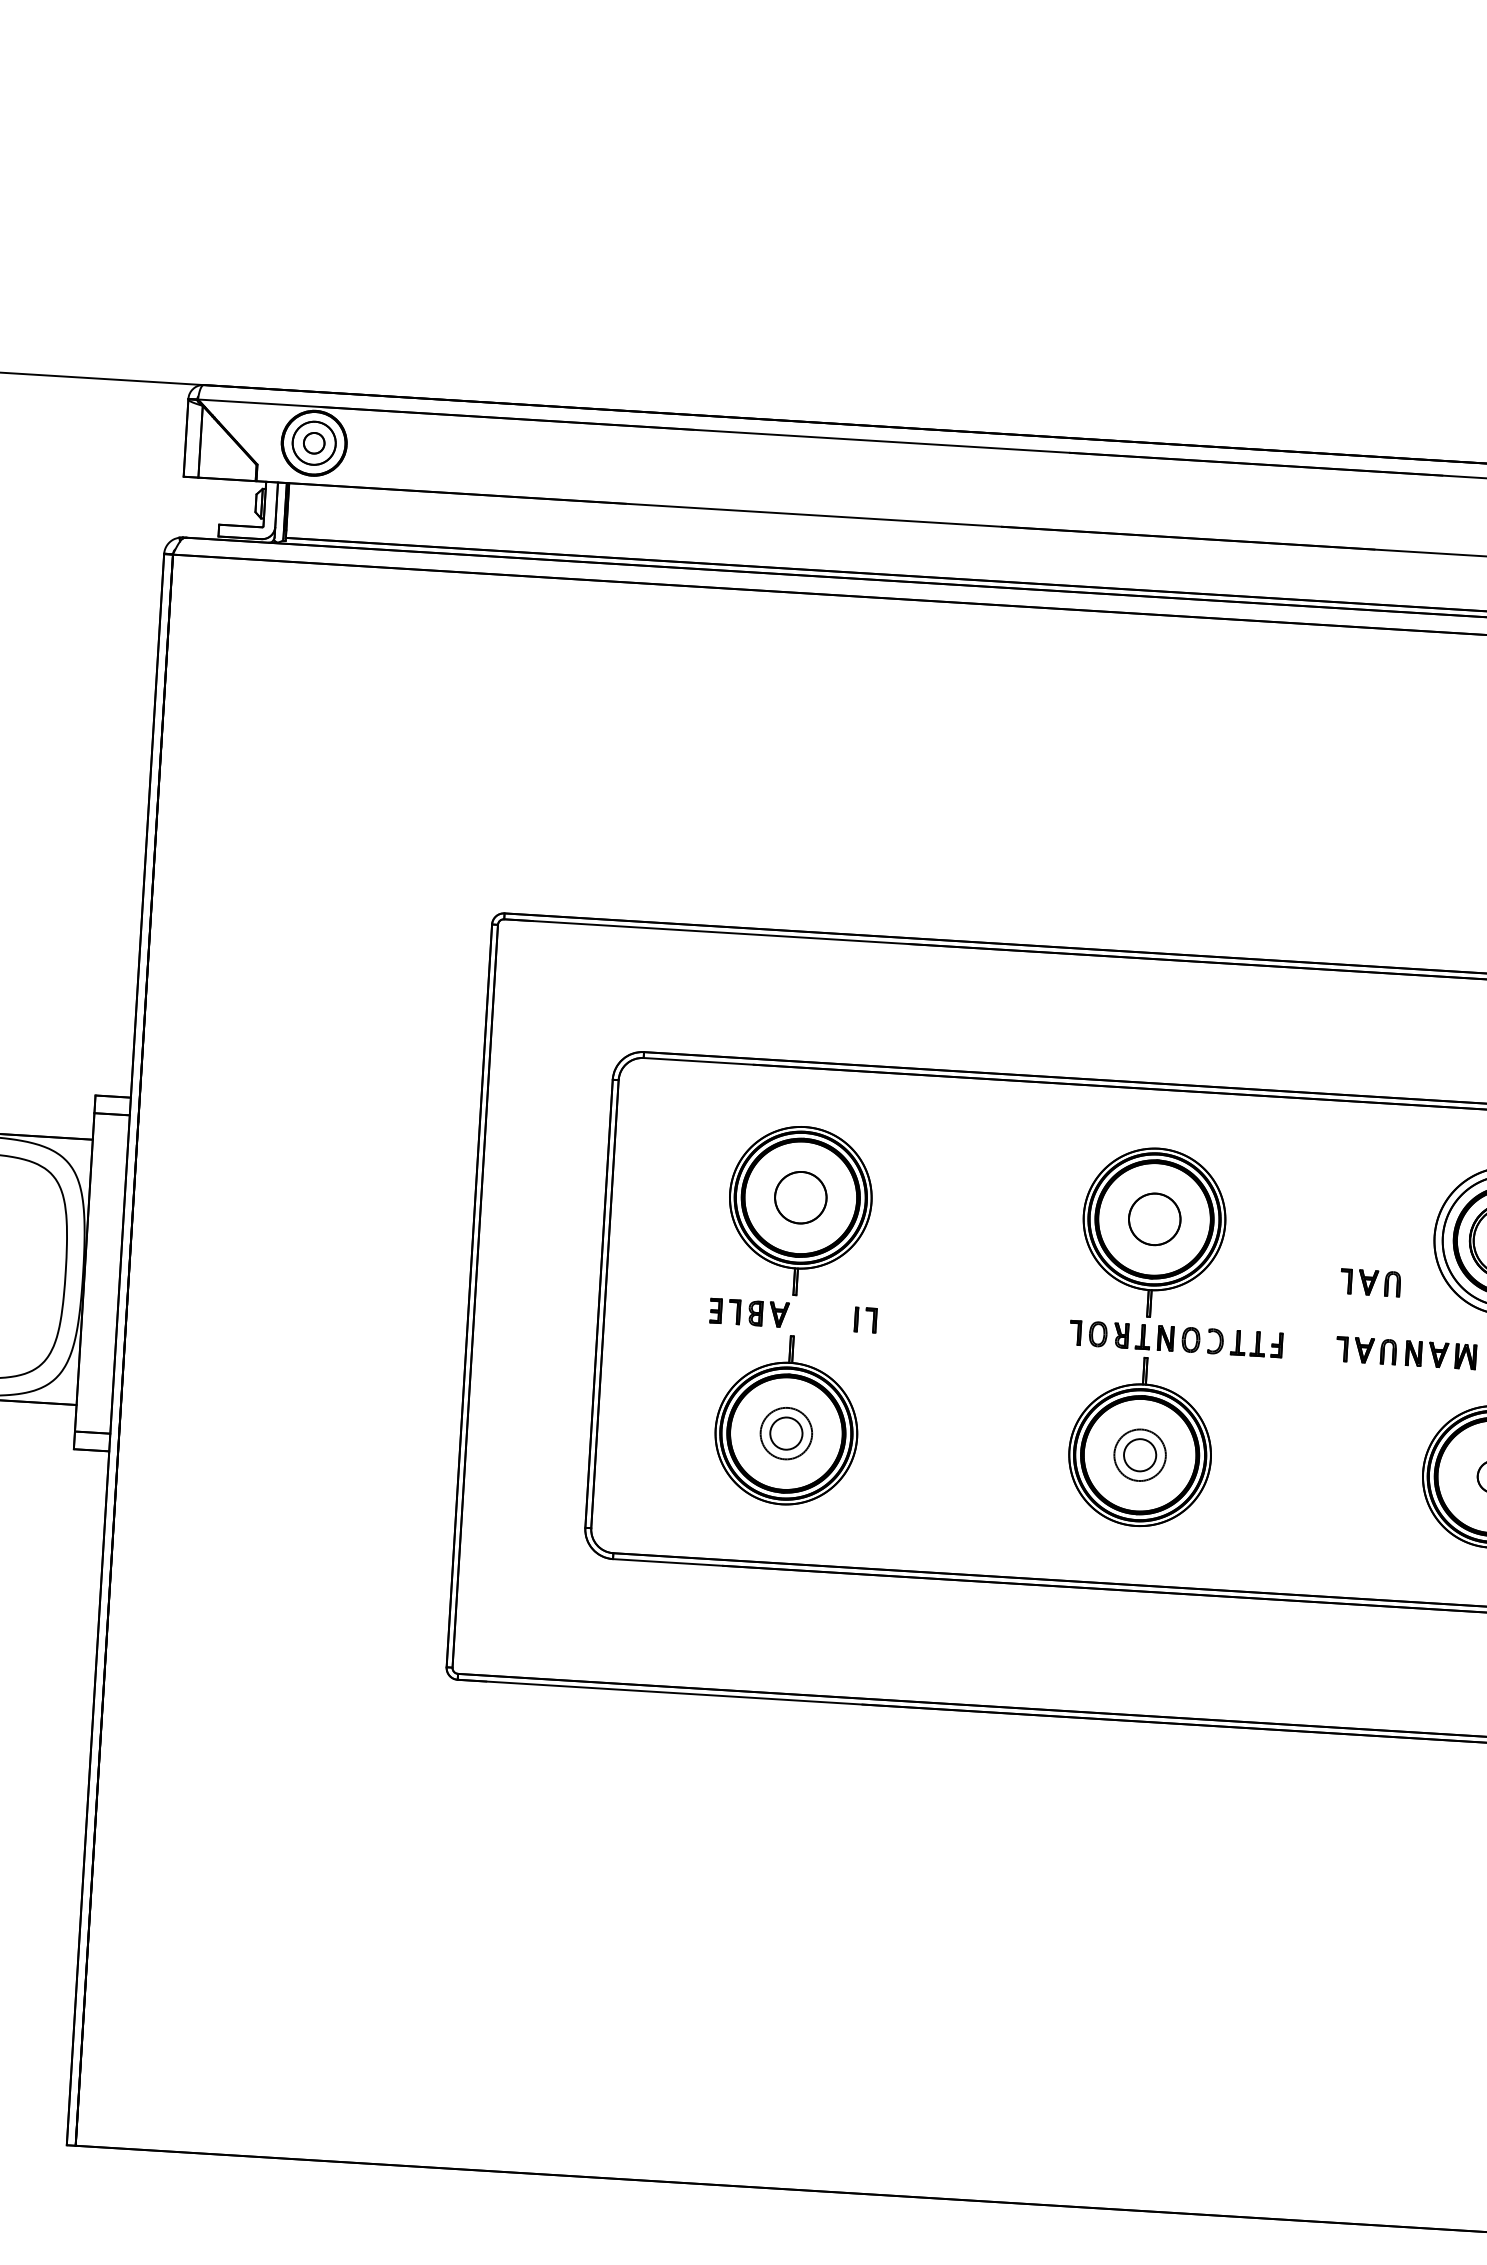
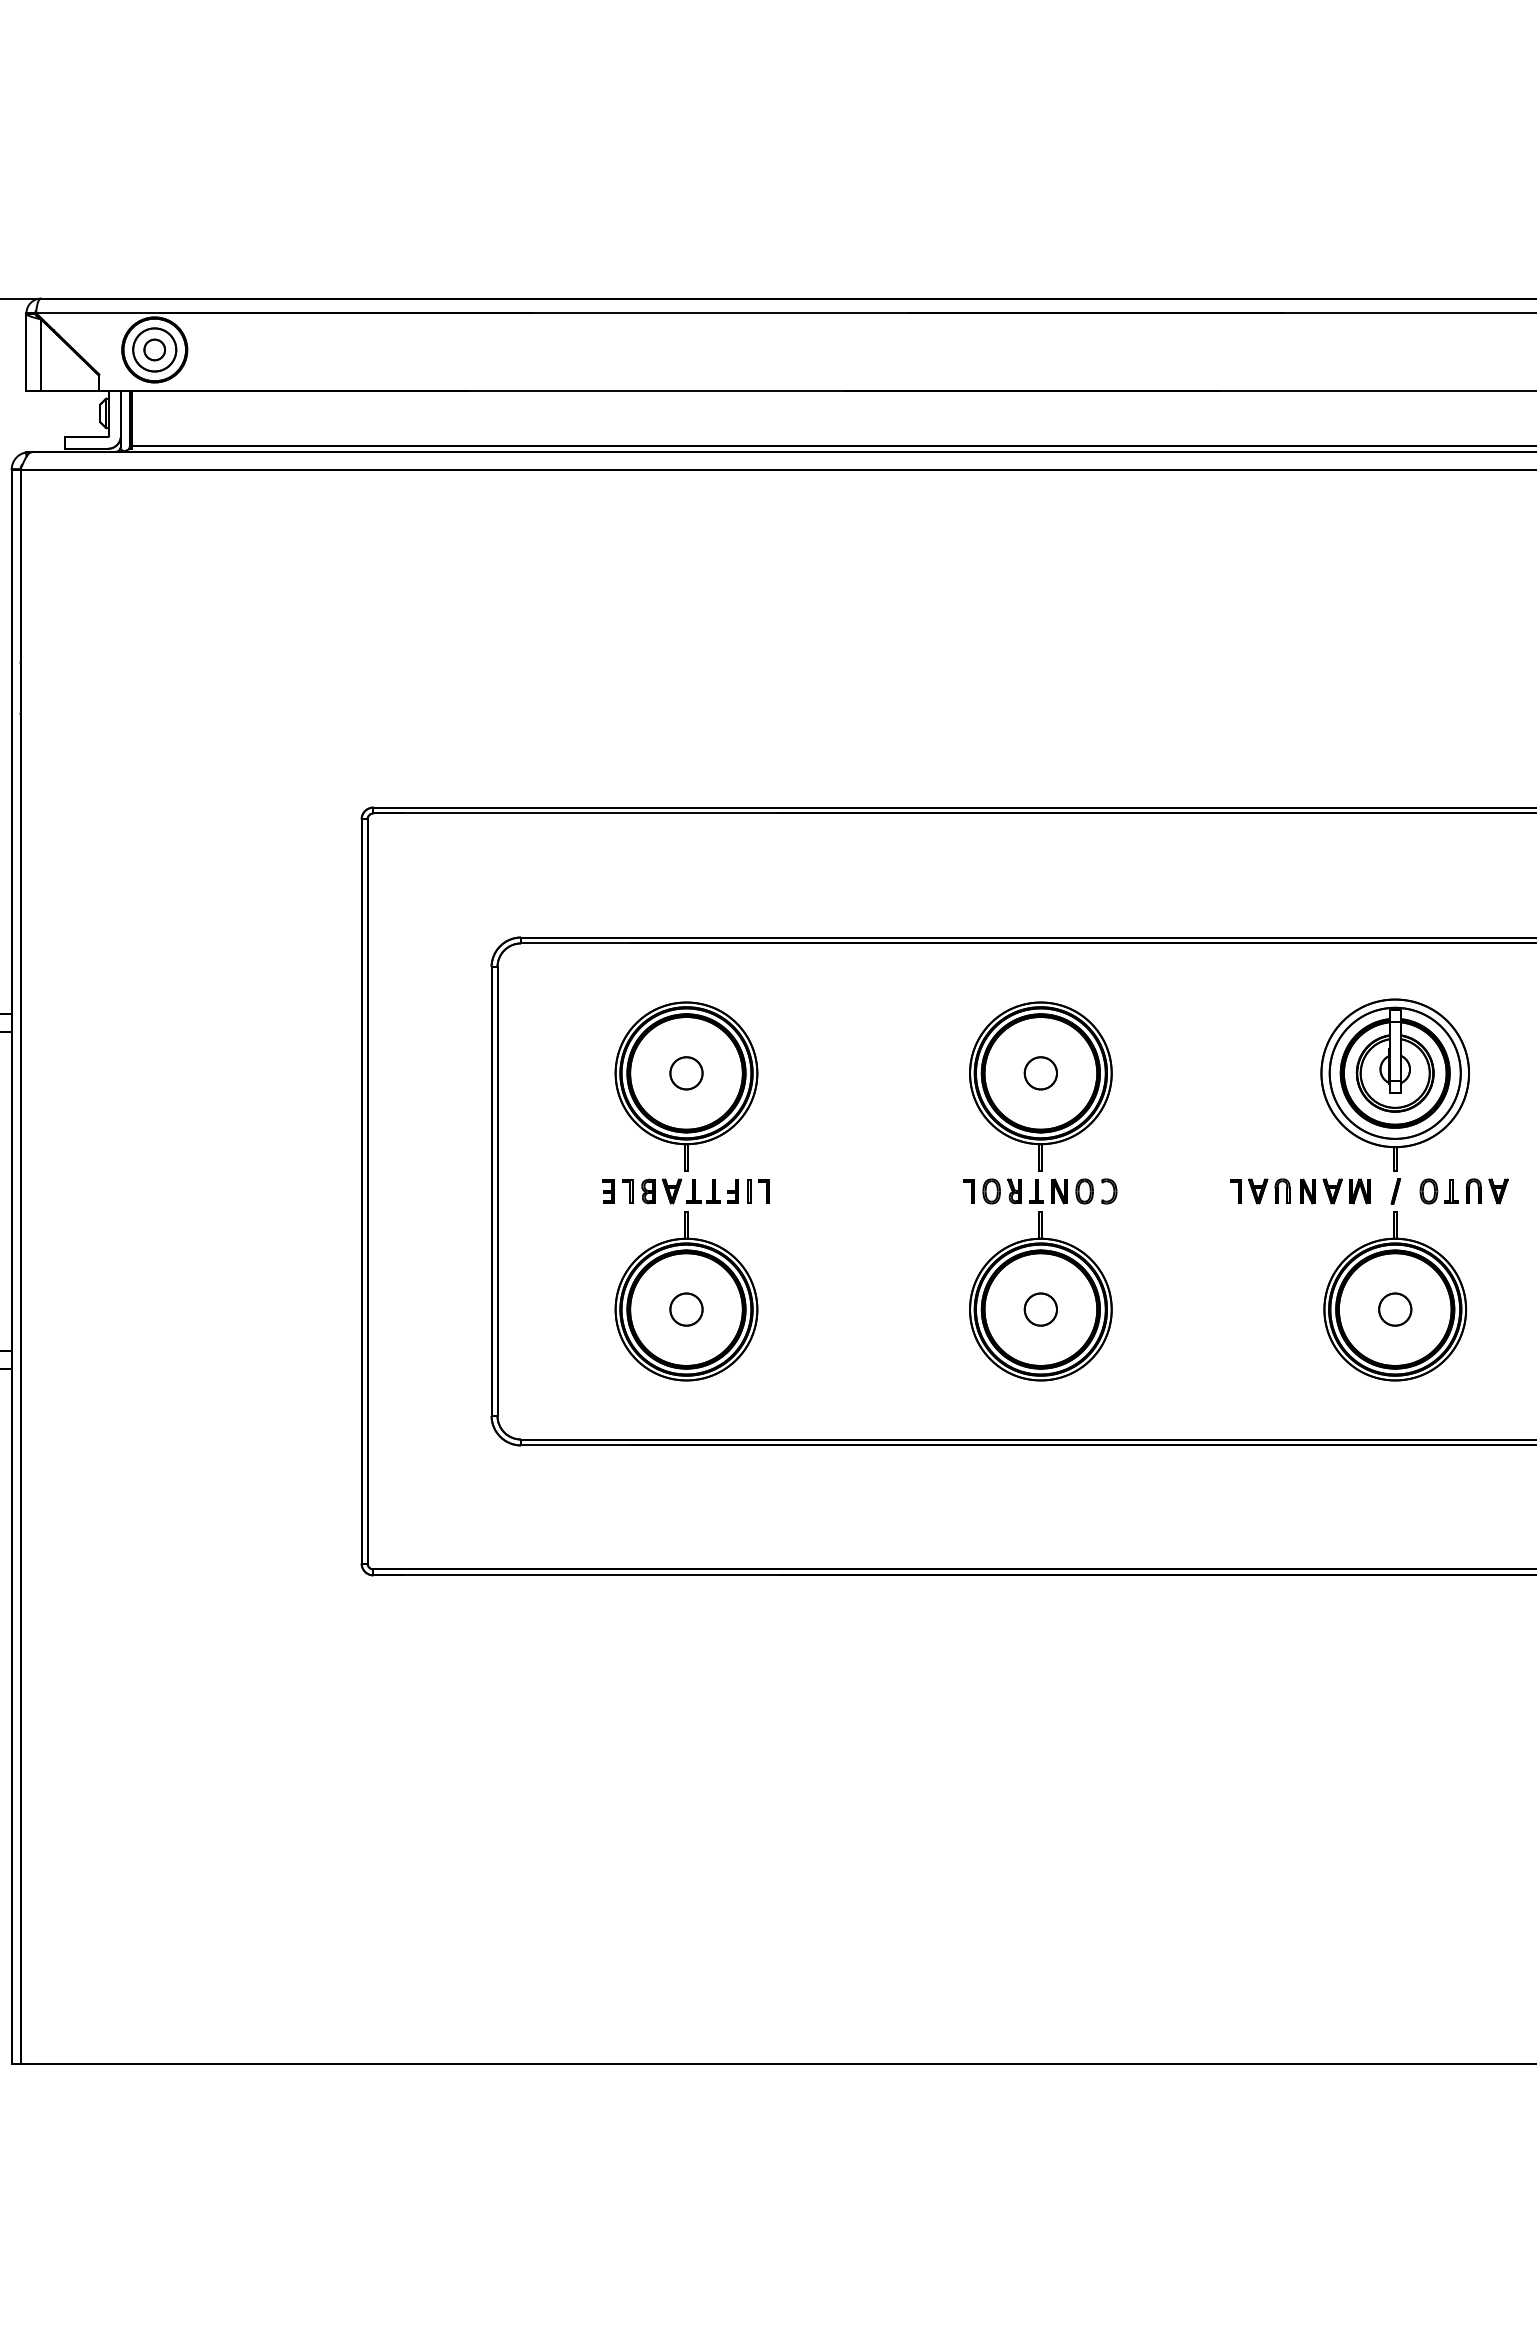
circle: (800, 1197) -> (686, 1073), size x0.62
circle: (1154, 1219) -> (1040, 1073), size x0.62
part: (1370, 1282) -> (1260, 1123), removed
part: (1256, 1344) -> (712, 1191), moved
circle: (786, 1433) -> (686, 1309), size x0.62
circle: (1139, 1455) -> (1040, 1309), size x0.62

